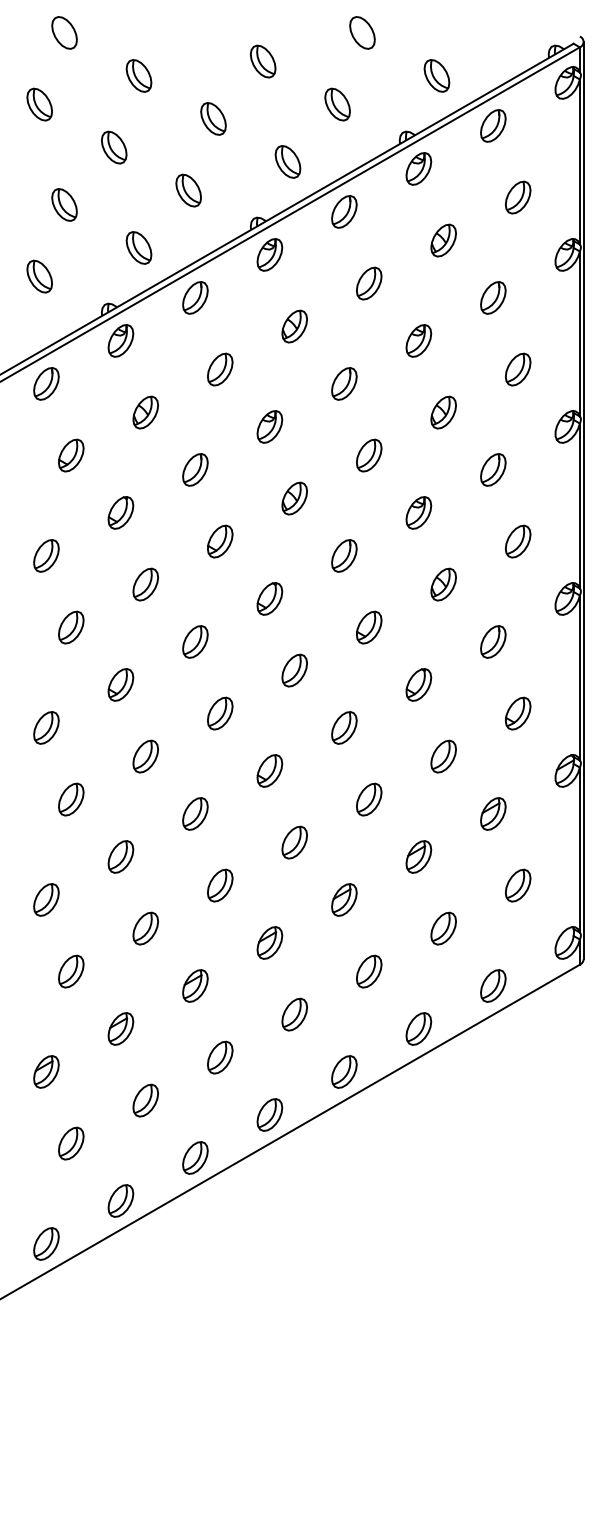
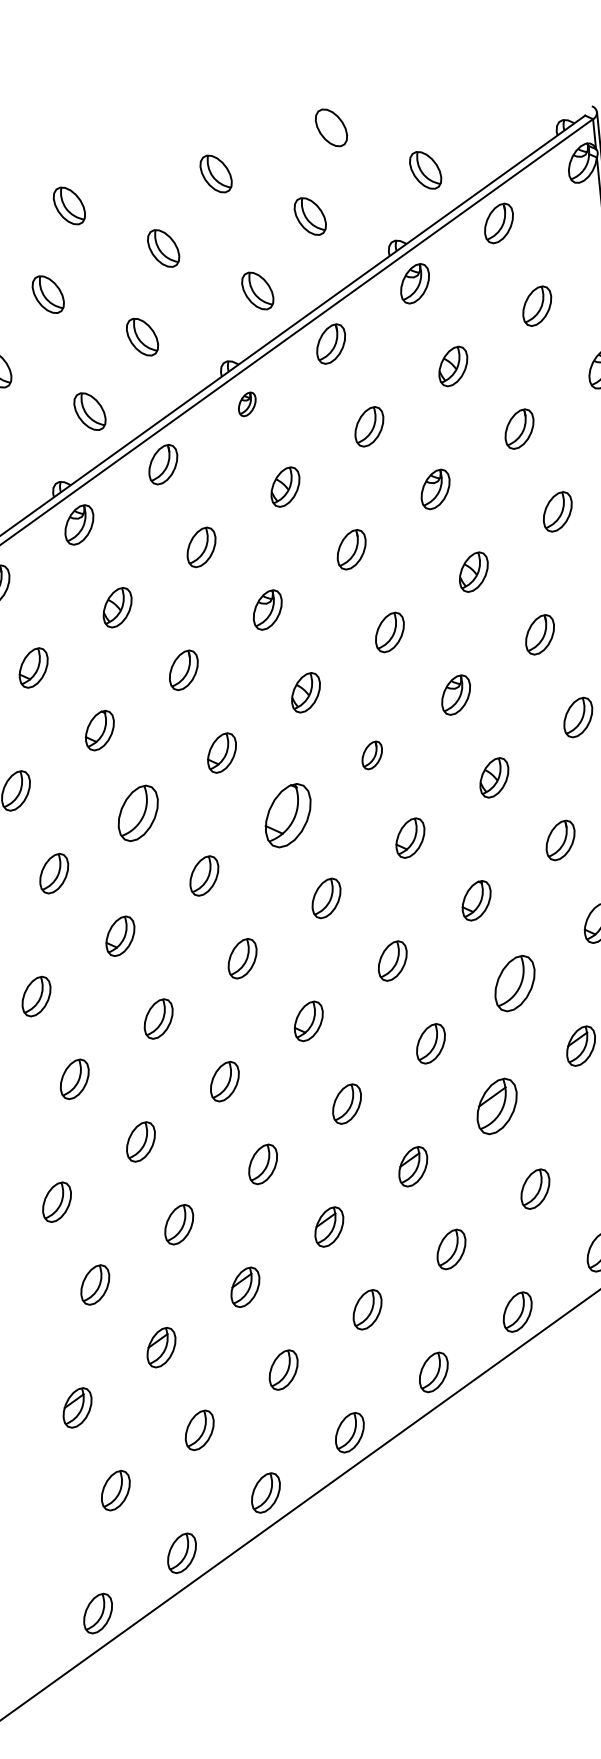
part: (269, 254) -> (246, 403), size x0.6
part: (344, 555) -> (372, 754), size x0.7
part: (145, 584) -> (137, 813), size x1.4
part: (269, 598) -> (287, 815), size x1.6
part: (443, 756) -> (514, 983), size x1.4
part: (418, 856) -> (496, 1105), size x1.4

